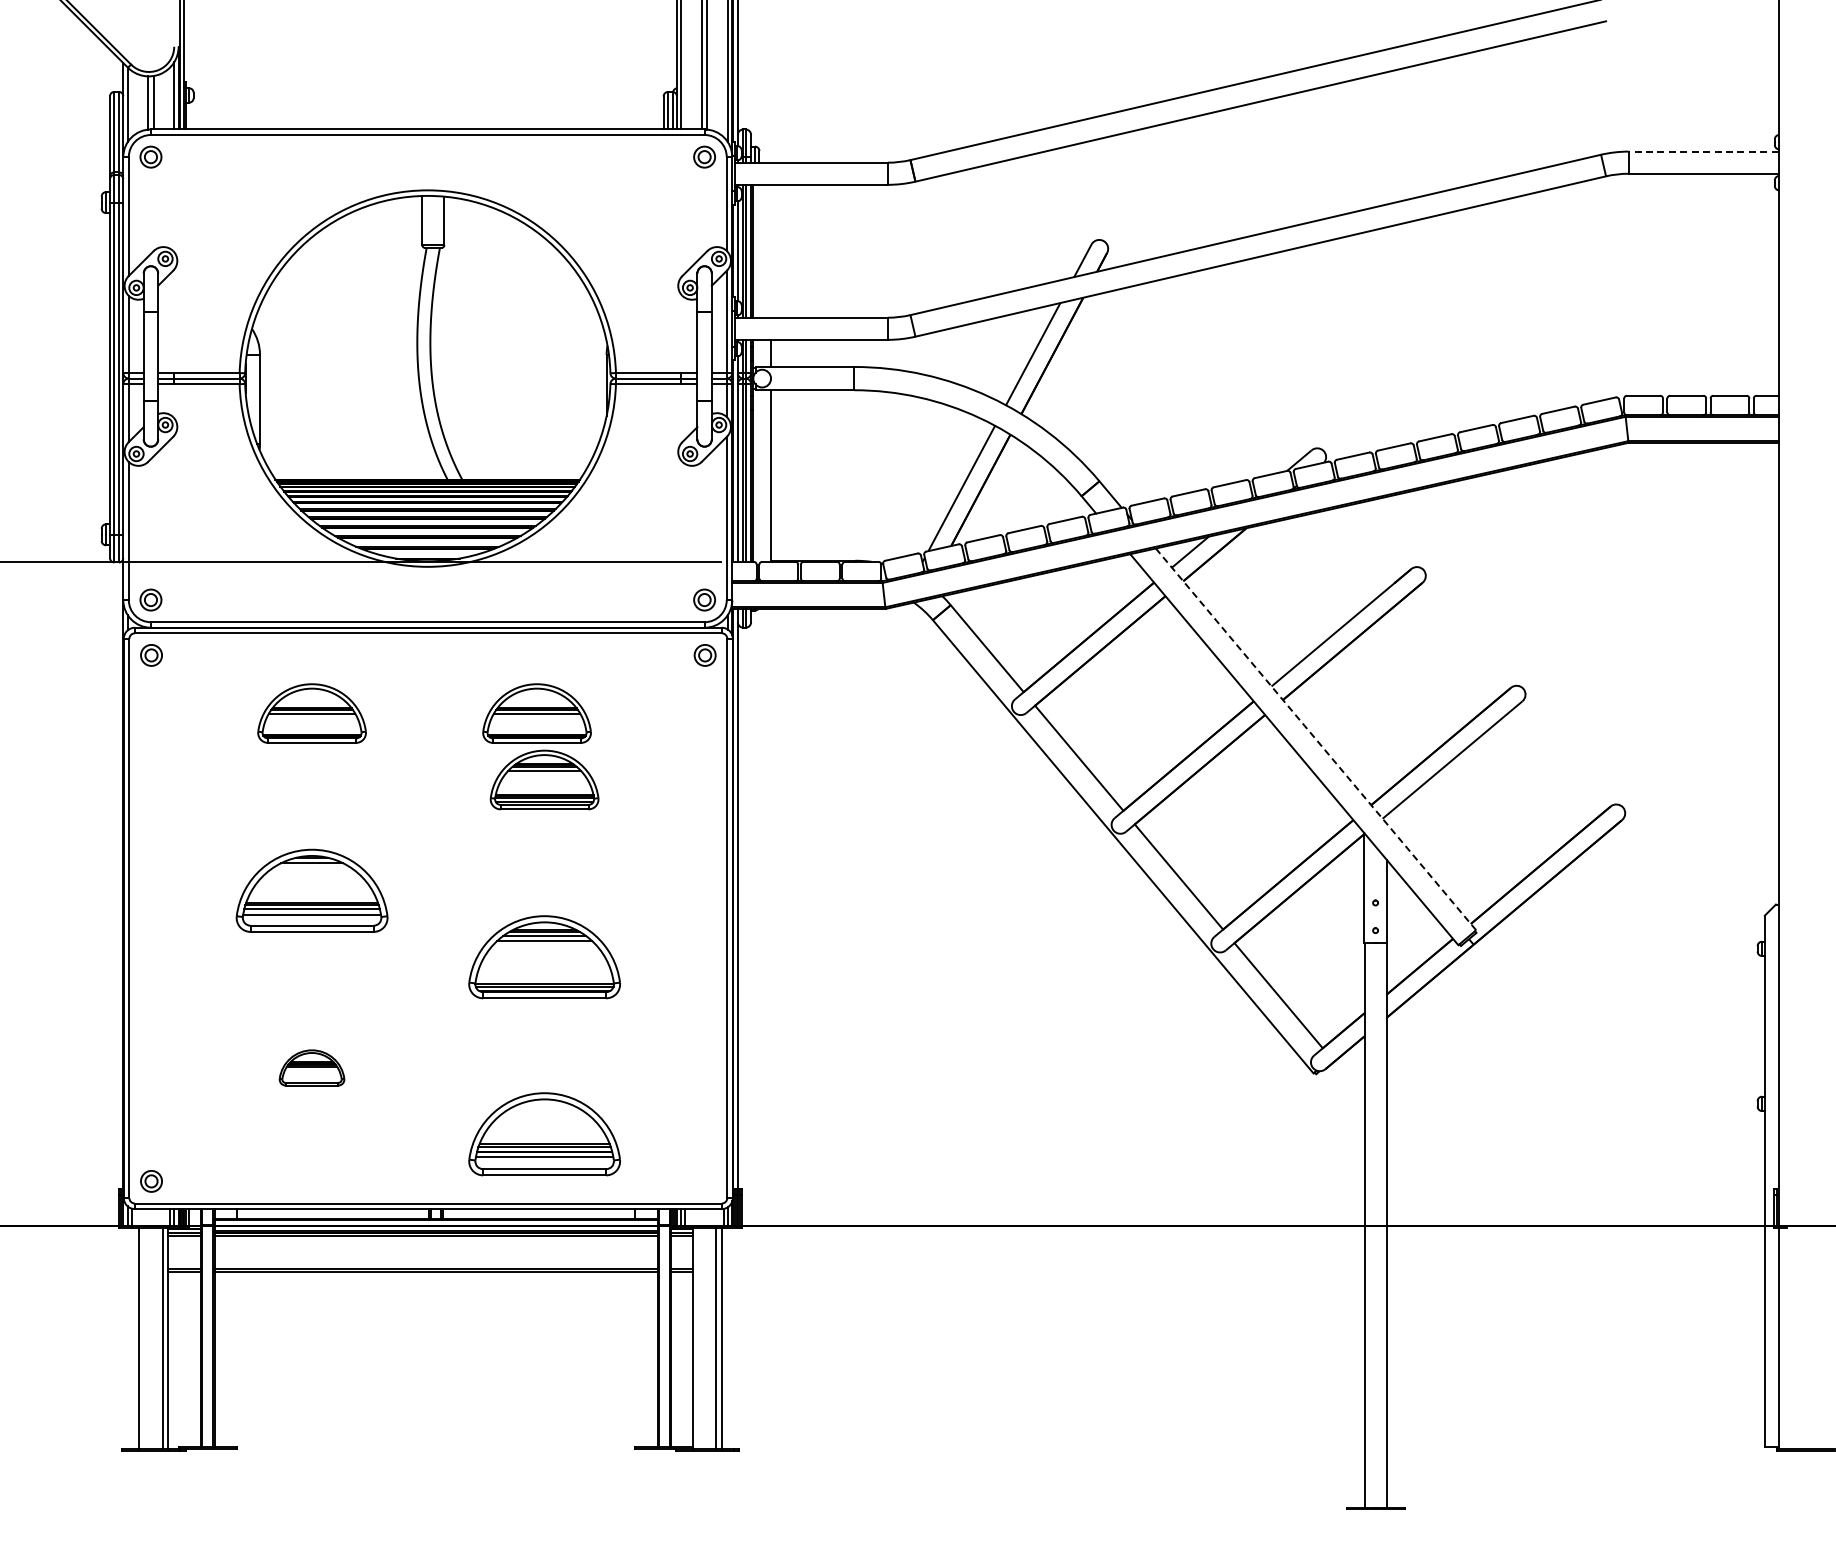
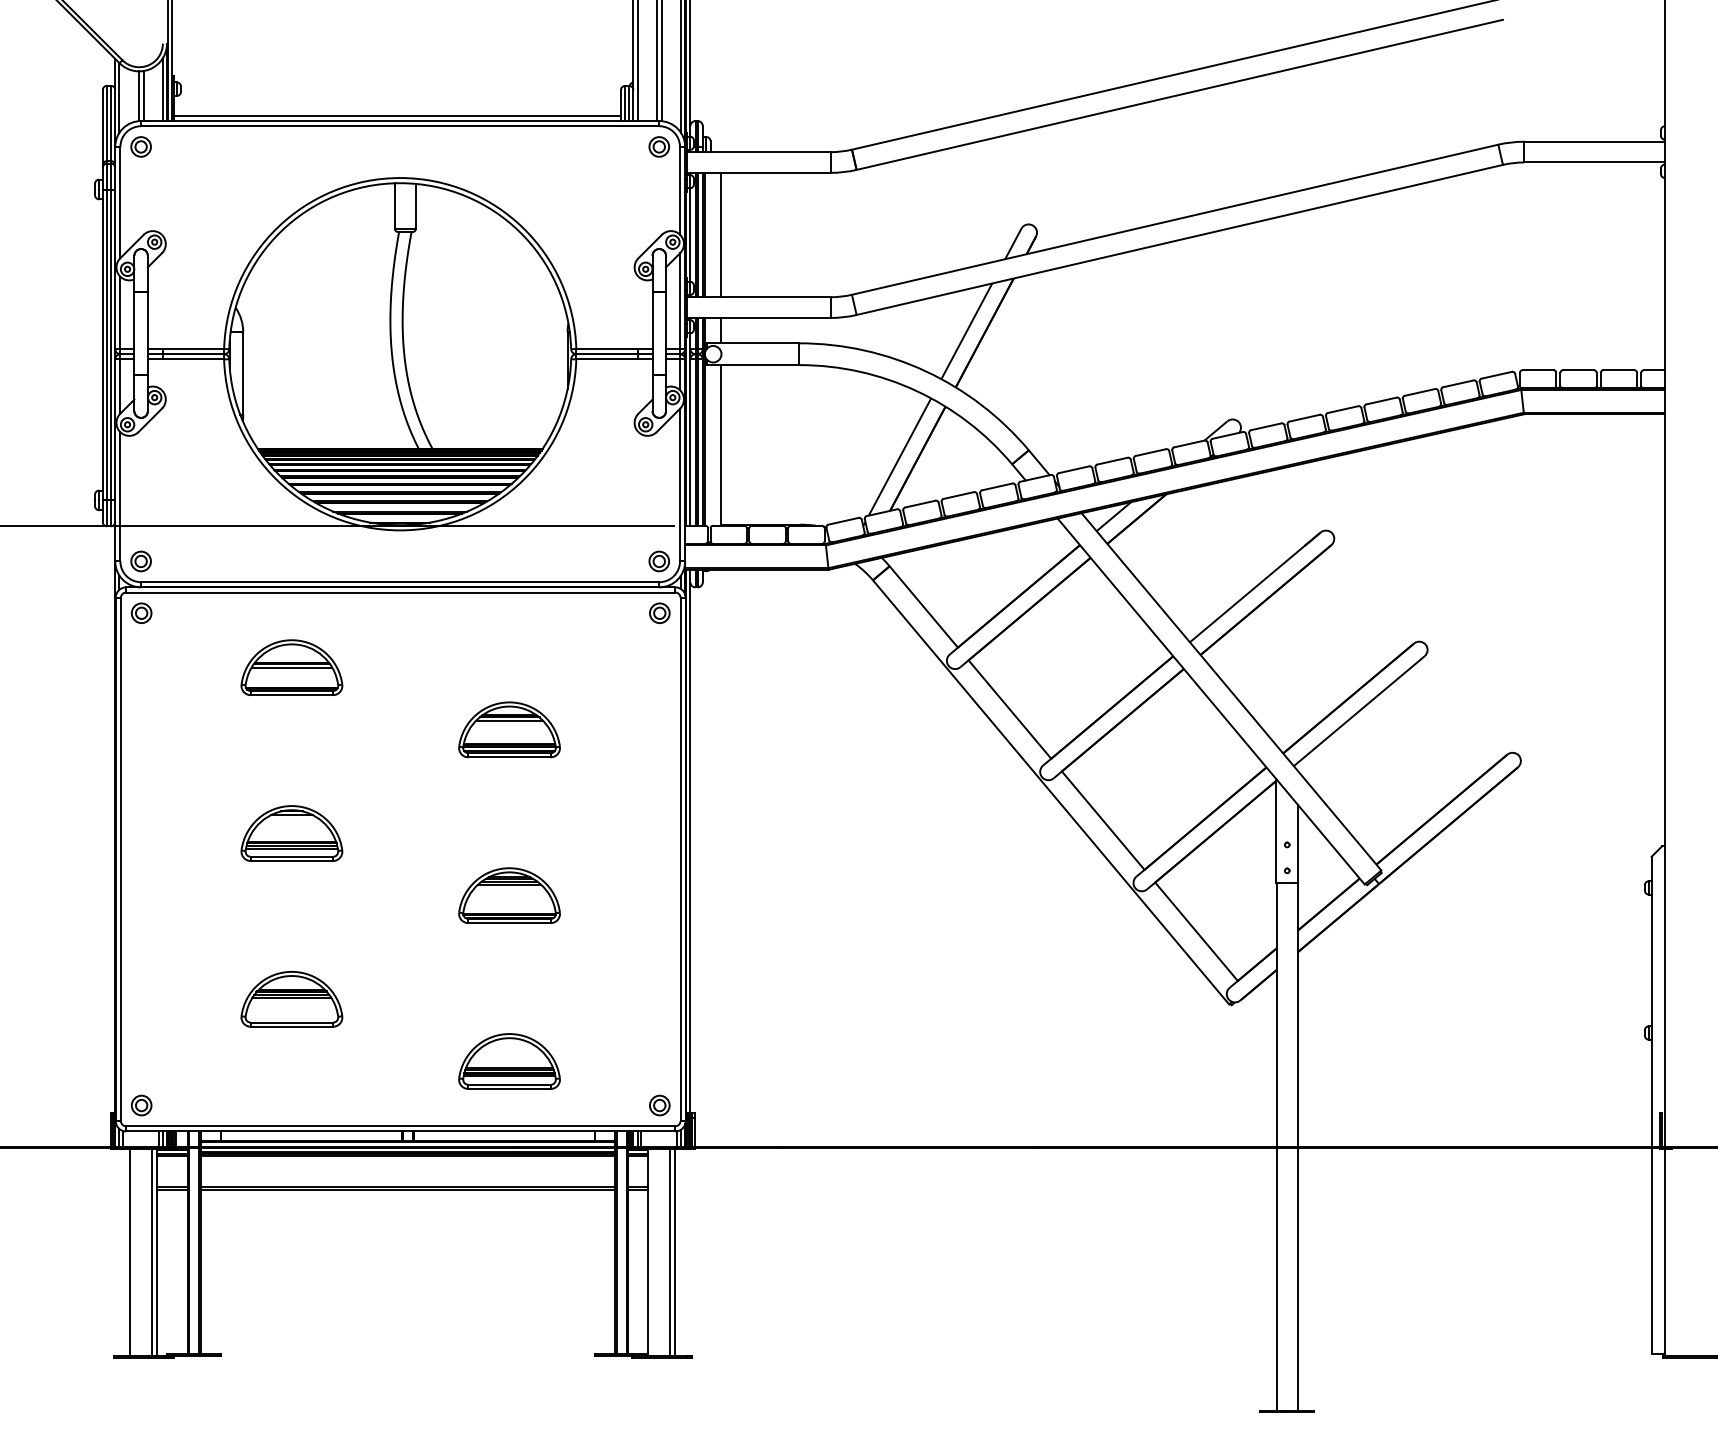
line: (424, 123) -> (397, 115), added
line: (1703, 151) -> (1594, 141), dashed -> solid
line: (771, 250) -> (721, 234), added
part: (536, 713) -> (501, 667), removed
line: (1315, 739) -> (1231, 691), dashed -> solid
part: (311, 890) -> (291, 833), size x0.71
part: (544, 956) -> (509, 895), size x0.71
part: (311, 1067) -> (291, 998), size x1.67
part: (544, 1134) -> (509, 1061), size x0.71
part: (704, 1181) -> (659, 1105), added

